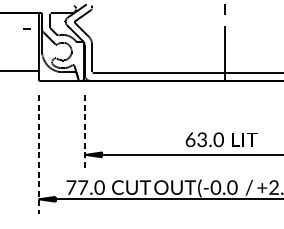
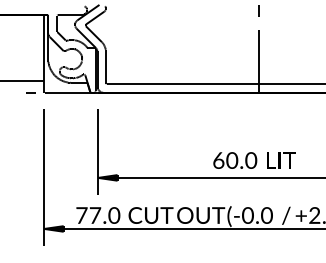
line: (26, 29) -> (30, 92), moved
line: (85, 131) -> (98, 151), dashed -> solid
text: (202, 139) -> (232, 160), 63.0 -> 60.0
line: (38, 154) -> (44, 177), dashed -> solid

